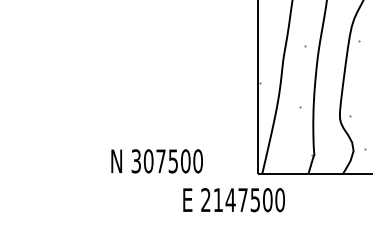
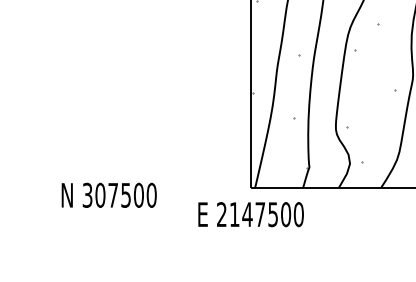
text: (156, 160) -> (108, 194), moved
text: (233, 200) -> (250, 214), moved

